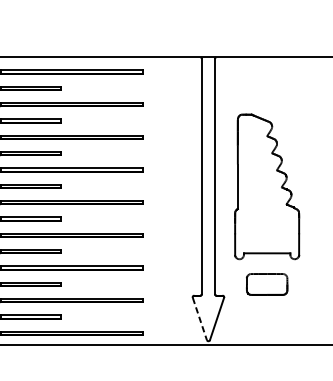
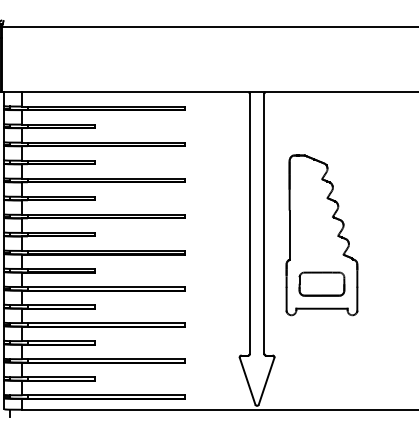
part: (266, 283) -> (321, 283), moved
line: (199, 319) -> (247, 381), dashed -> solid

